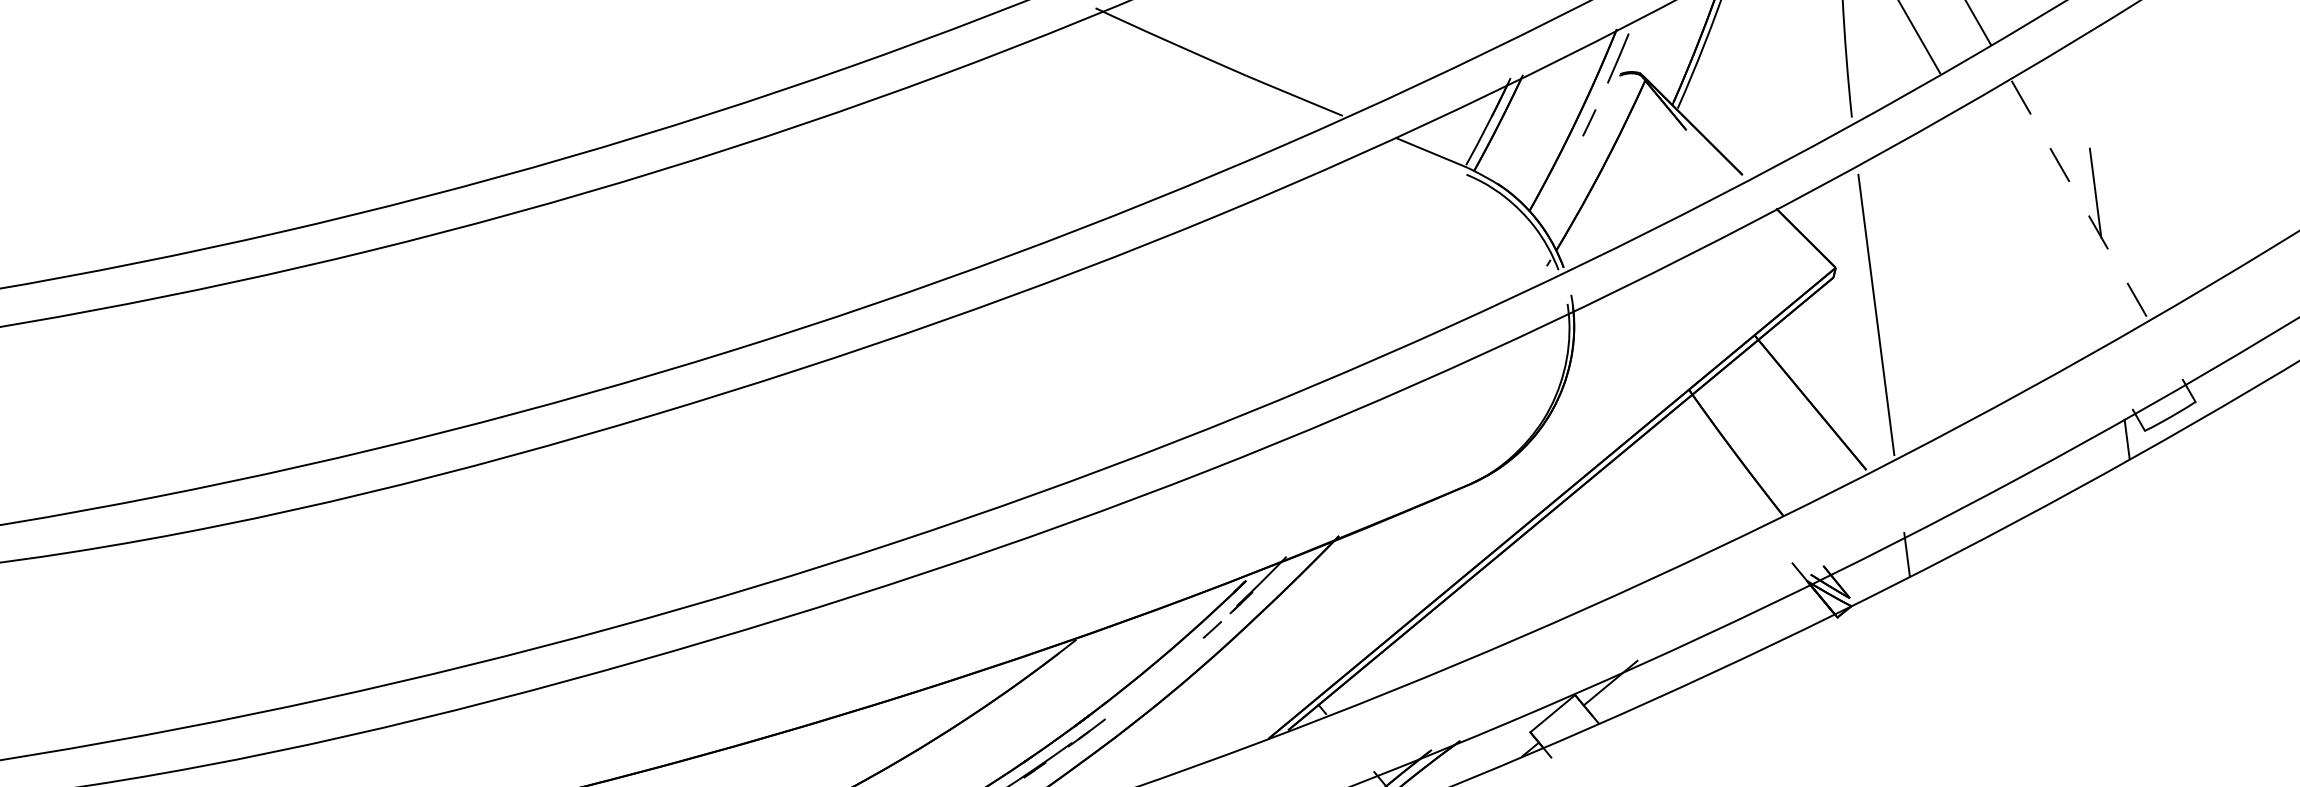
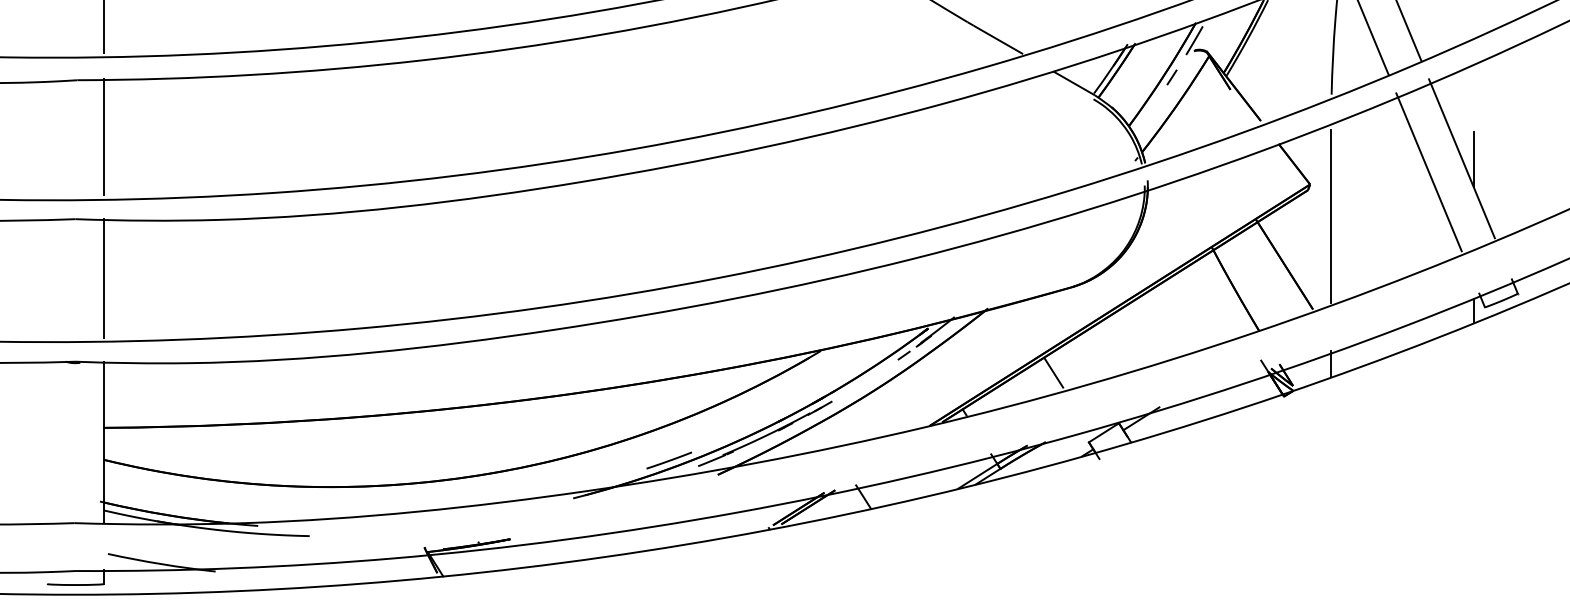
line: (2075, 194) -> (1461, 158), dashed -> solid
line: (2025, 223) -> (1428, 172), added
line: (1458, 626) -> (1053, 372), added

